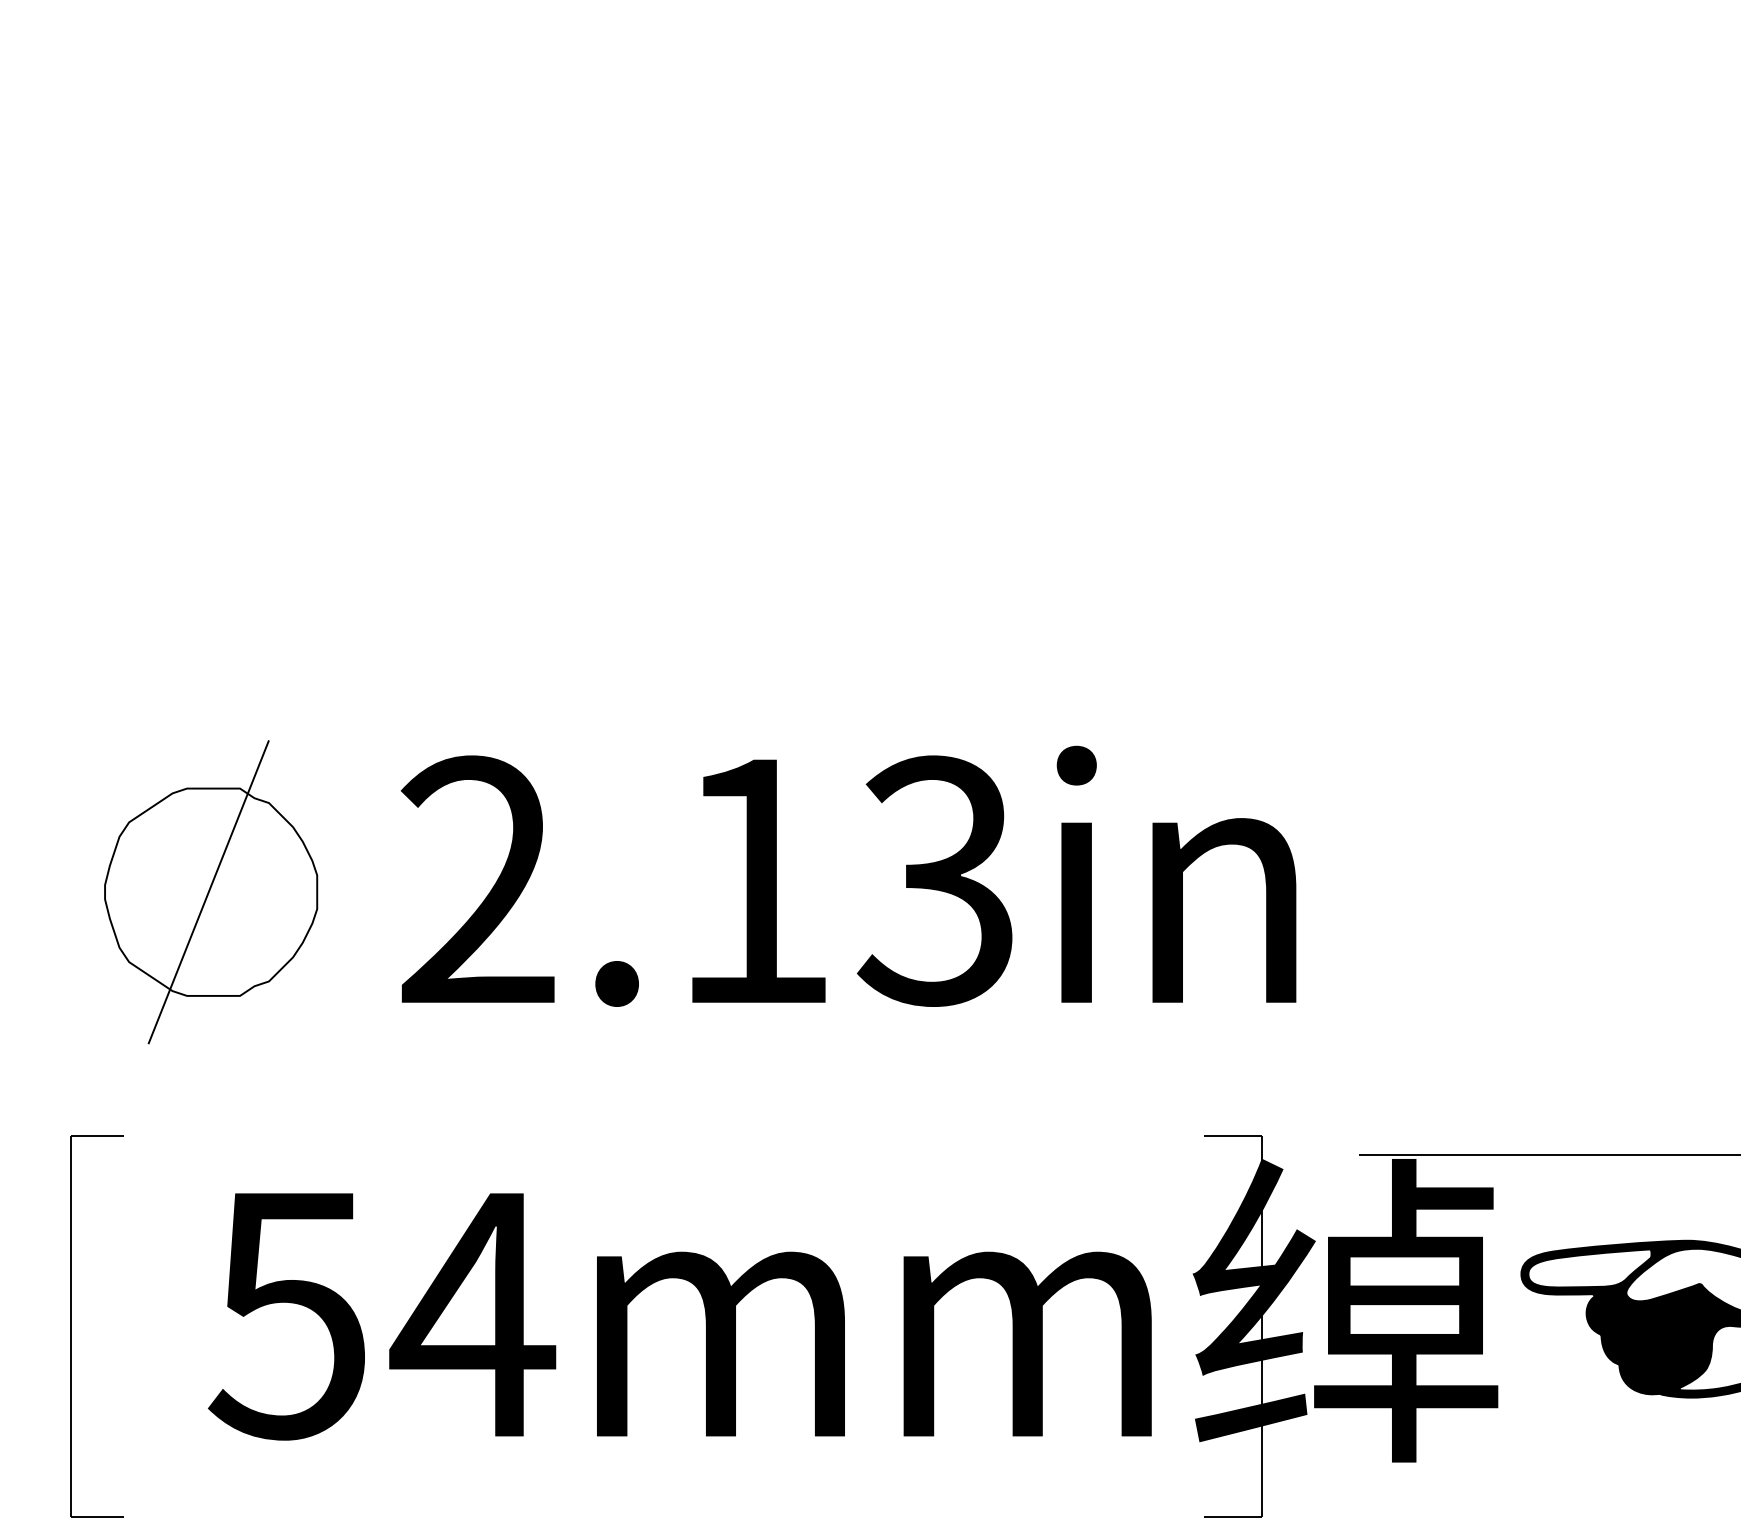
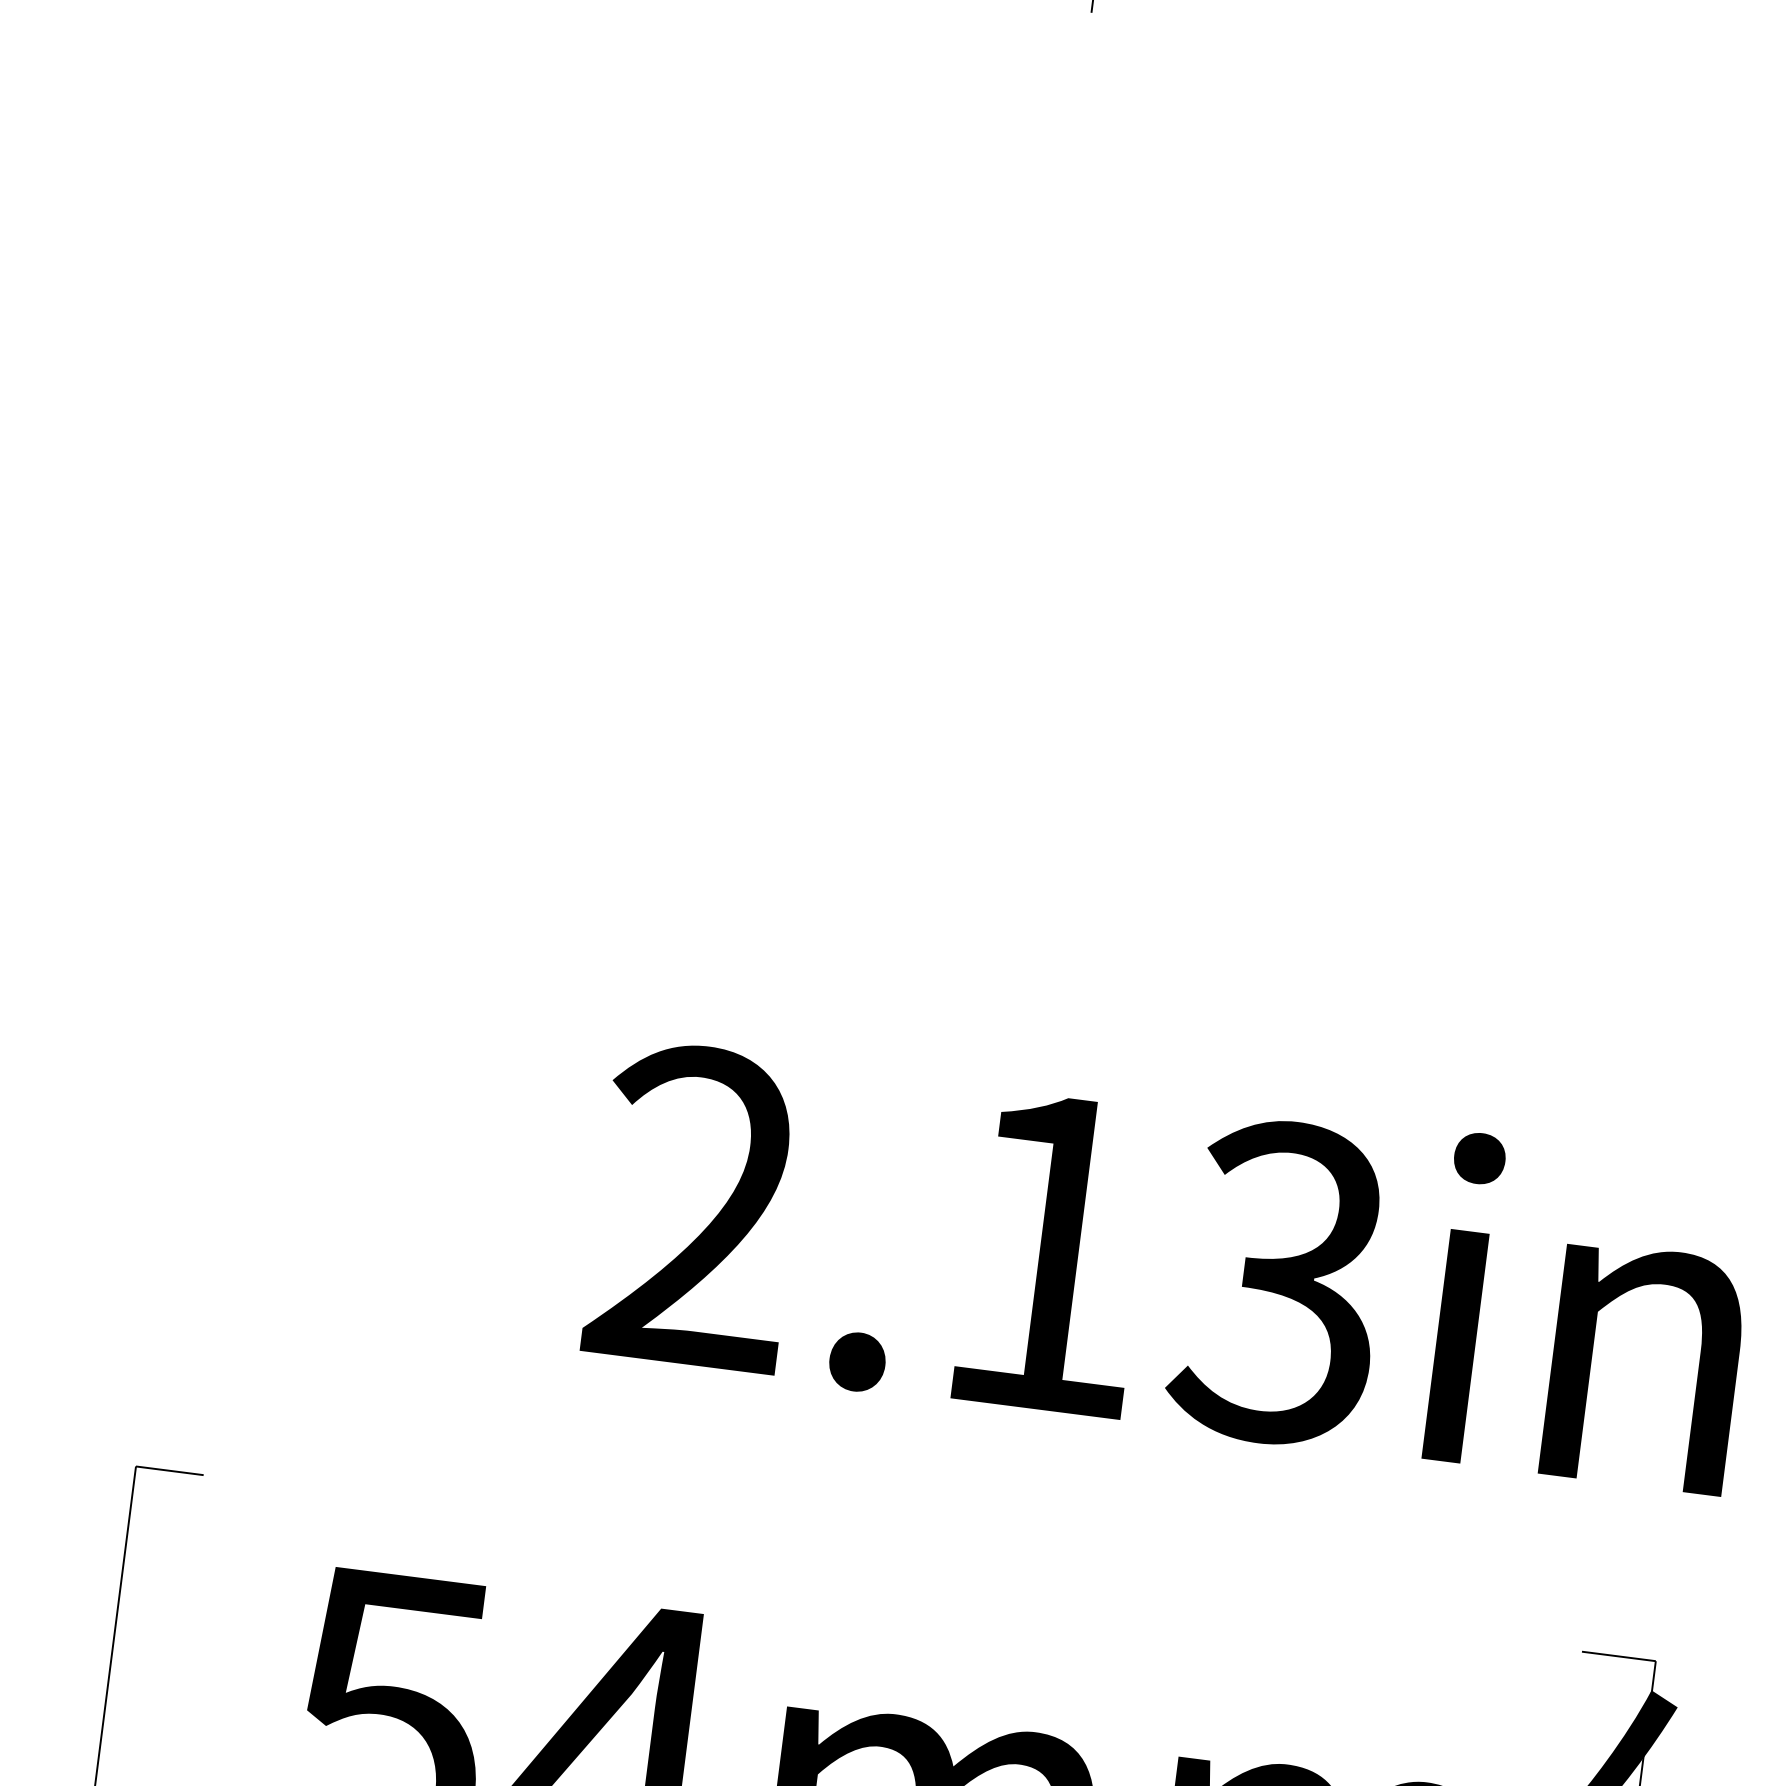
part: (211, 892) -> (354, 1178), removed

